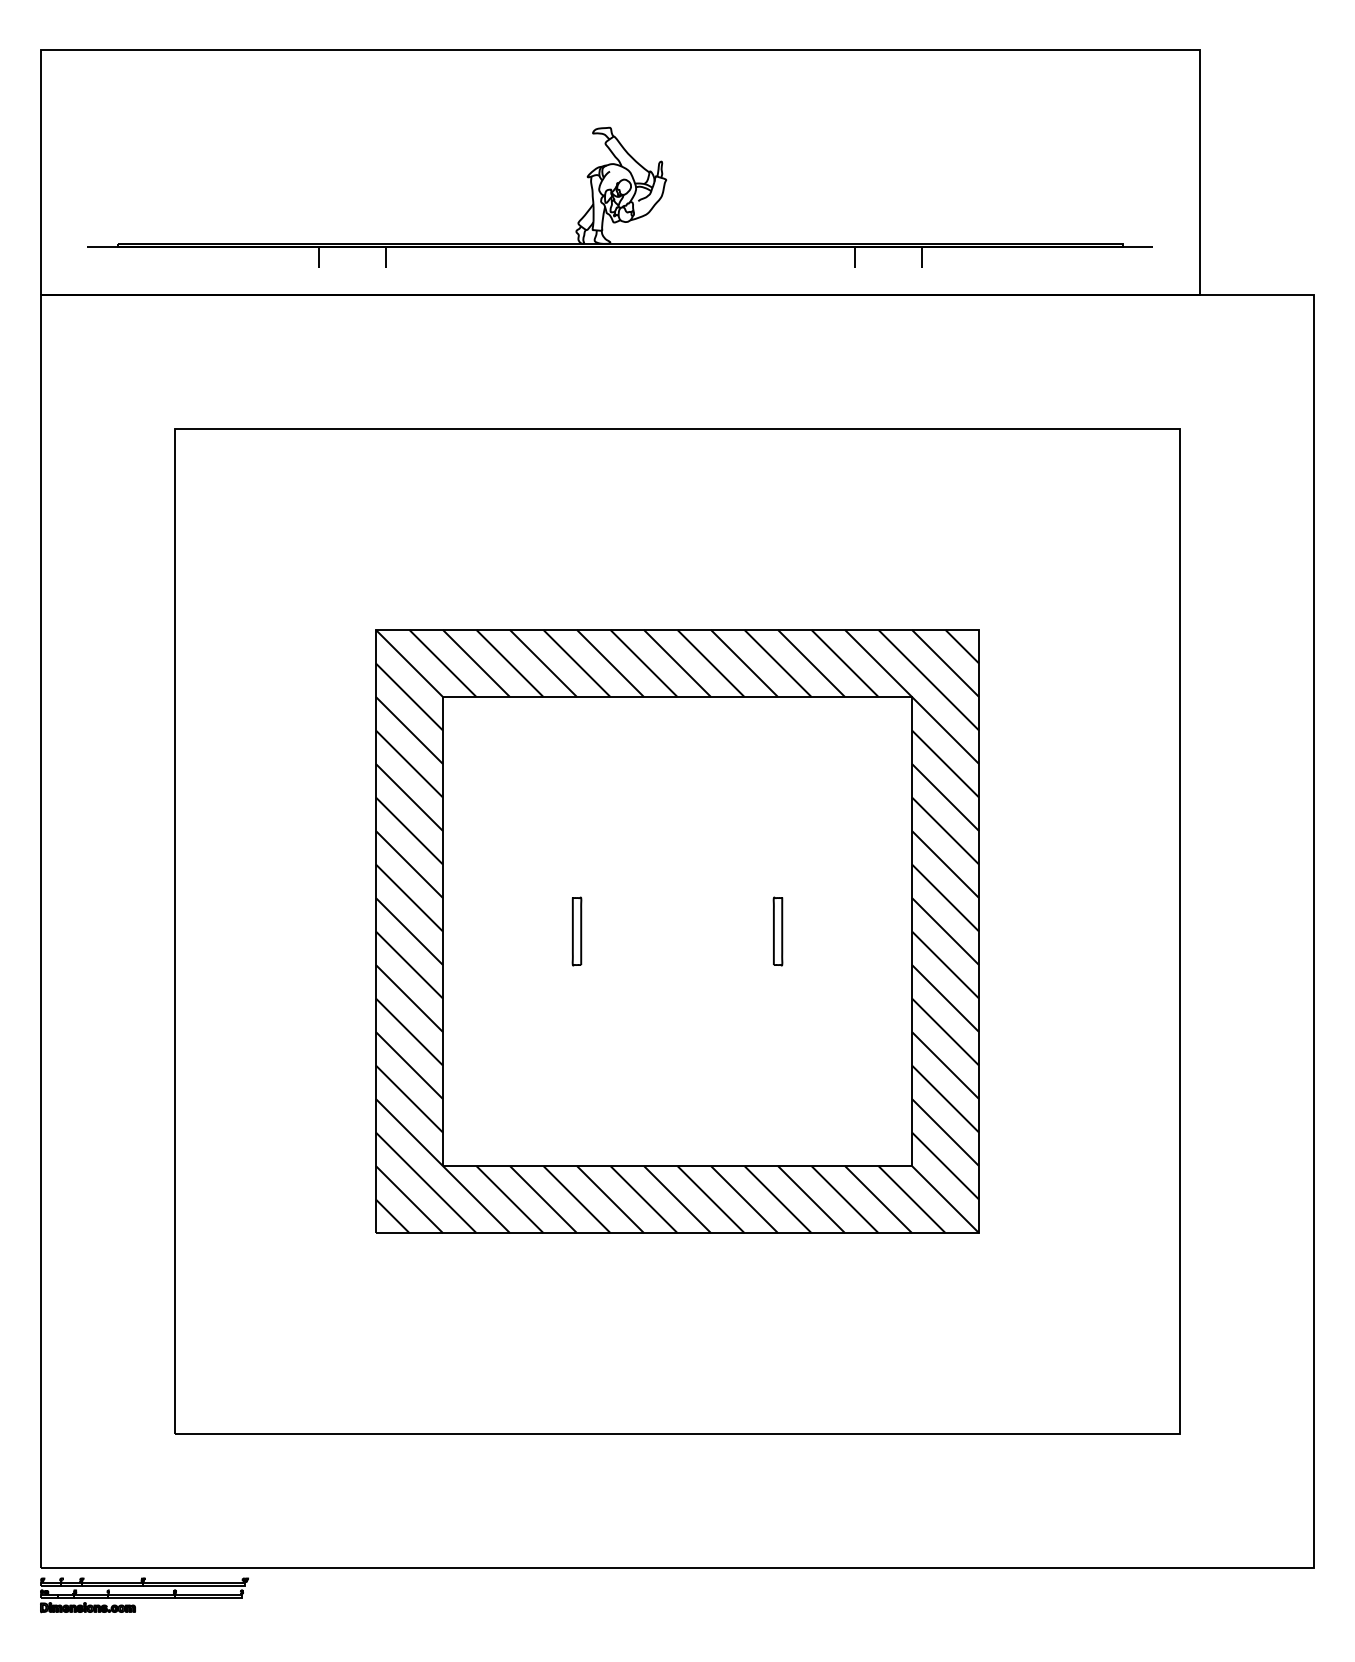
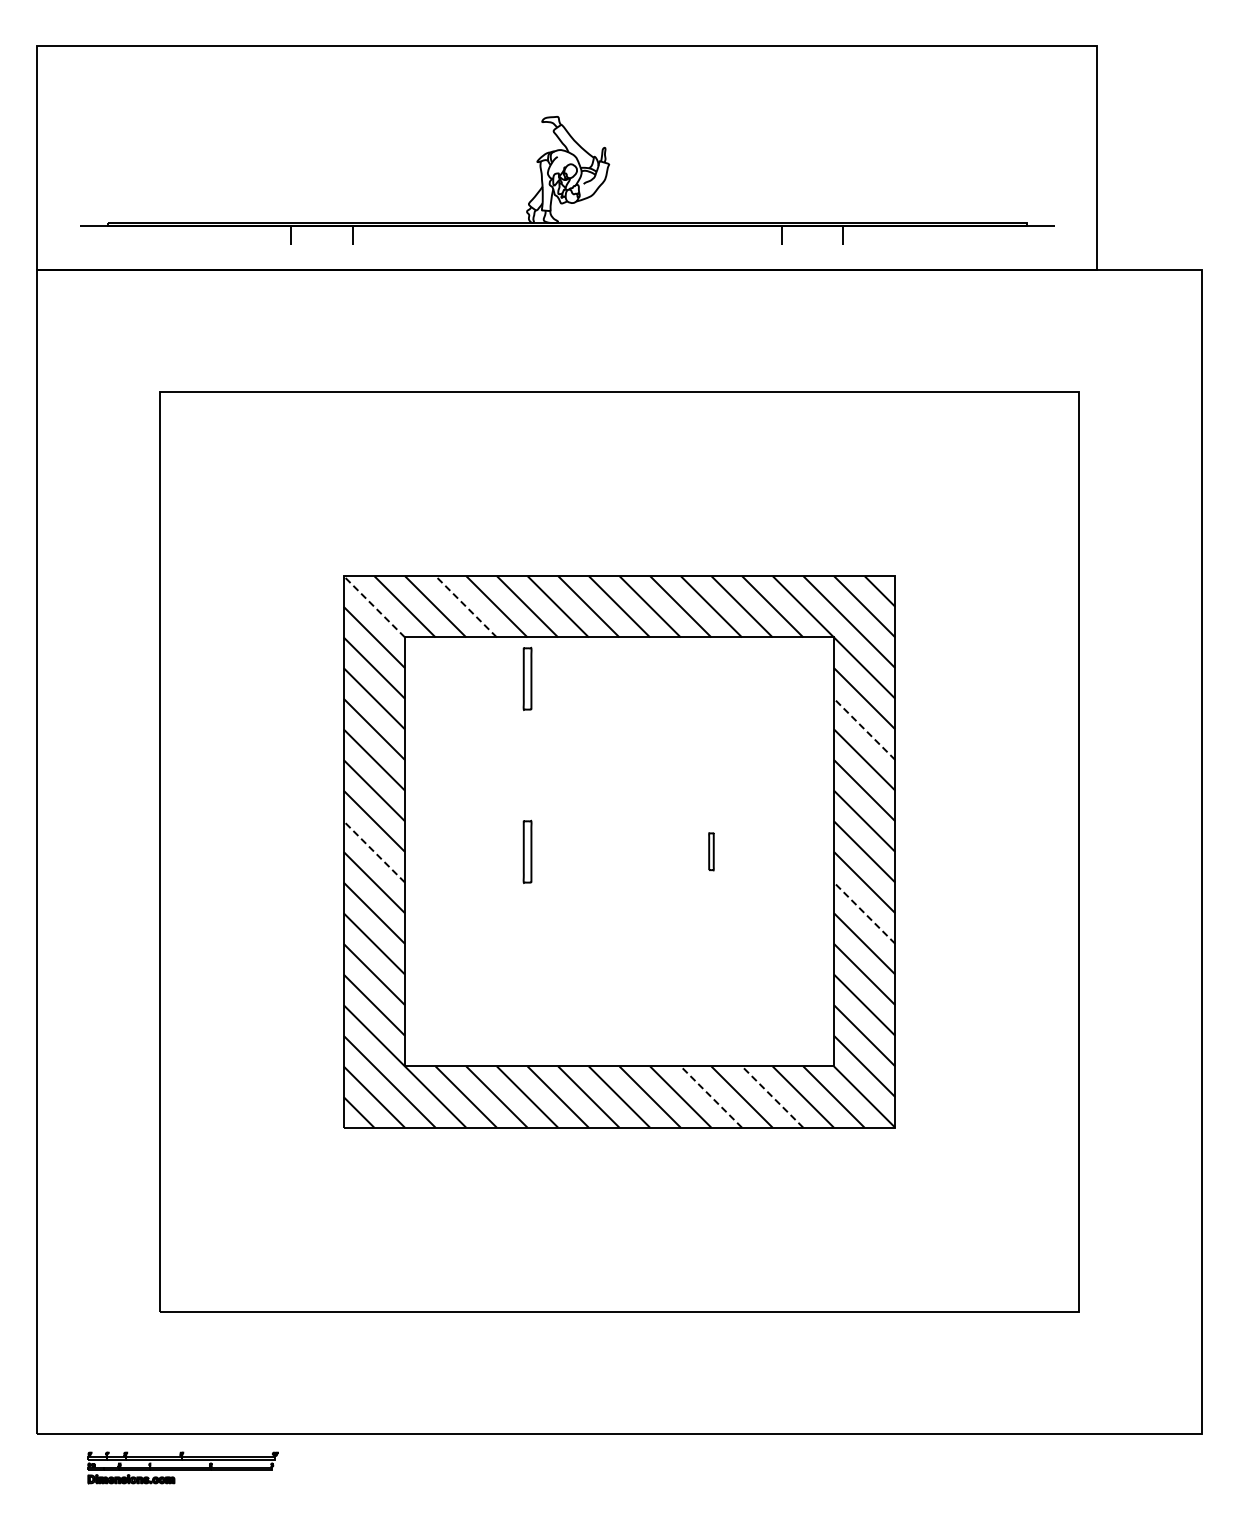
line: (409, 663) -> (374, 606), solid -> dashed
line: (509, 663) -> (465, 606), solid -> dashed
part: (576, 741) -> (527, 678), added
line: (945, 797) -> (864, 729), solid -> dashed
line: (409, 931) -> (374, 851), solid -> dashed
part: (778, 931) -> (711, 851), size x0.6
line: (945, 997) -> (864, 912), solid -> dashed
line: (778, 1198) -> (711, 1096), solid -> dashed
line: (844, 1198) -> (772, 1096), solid -> dashed
part: (143, 1594) -> (182, 1467), moved

